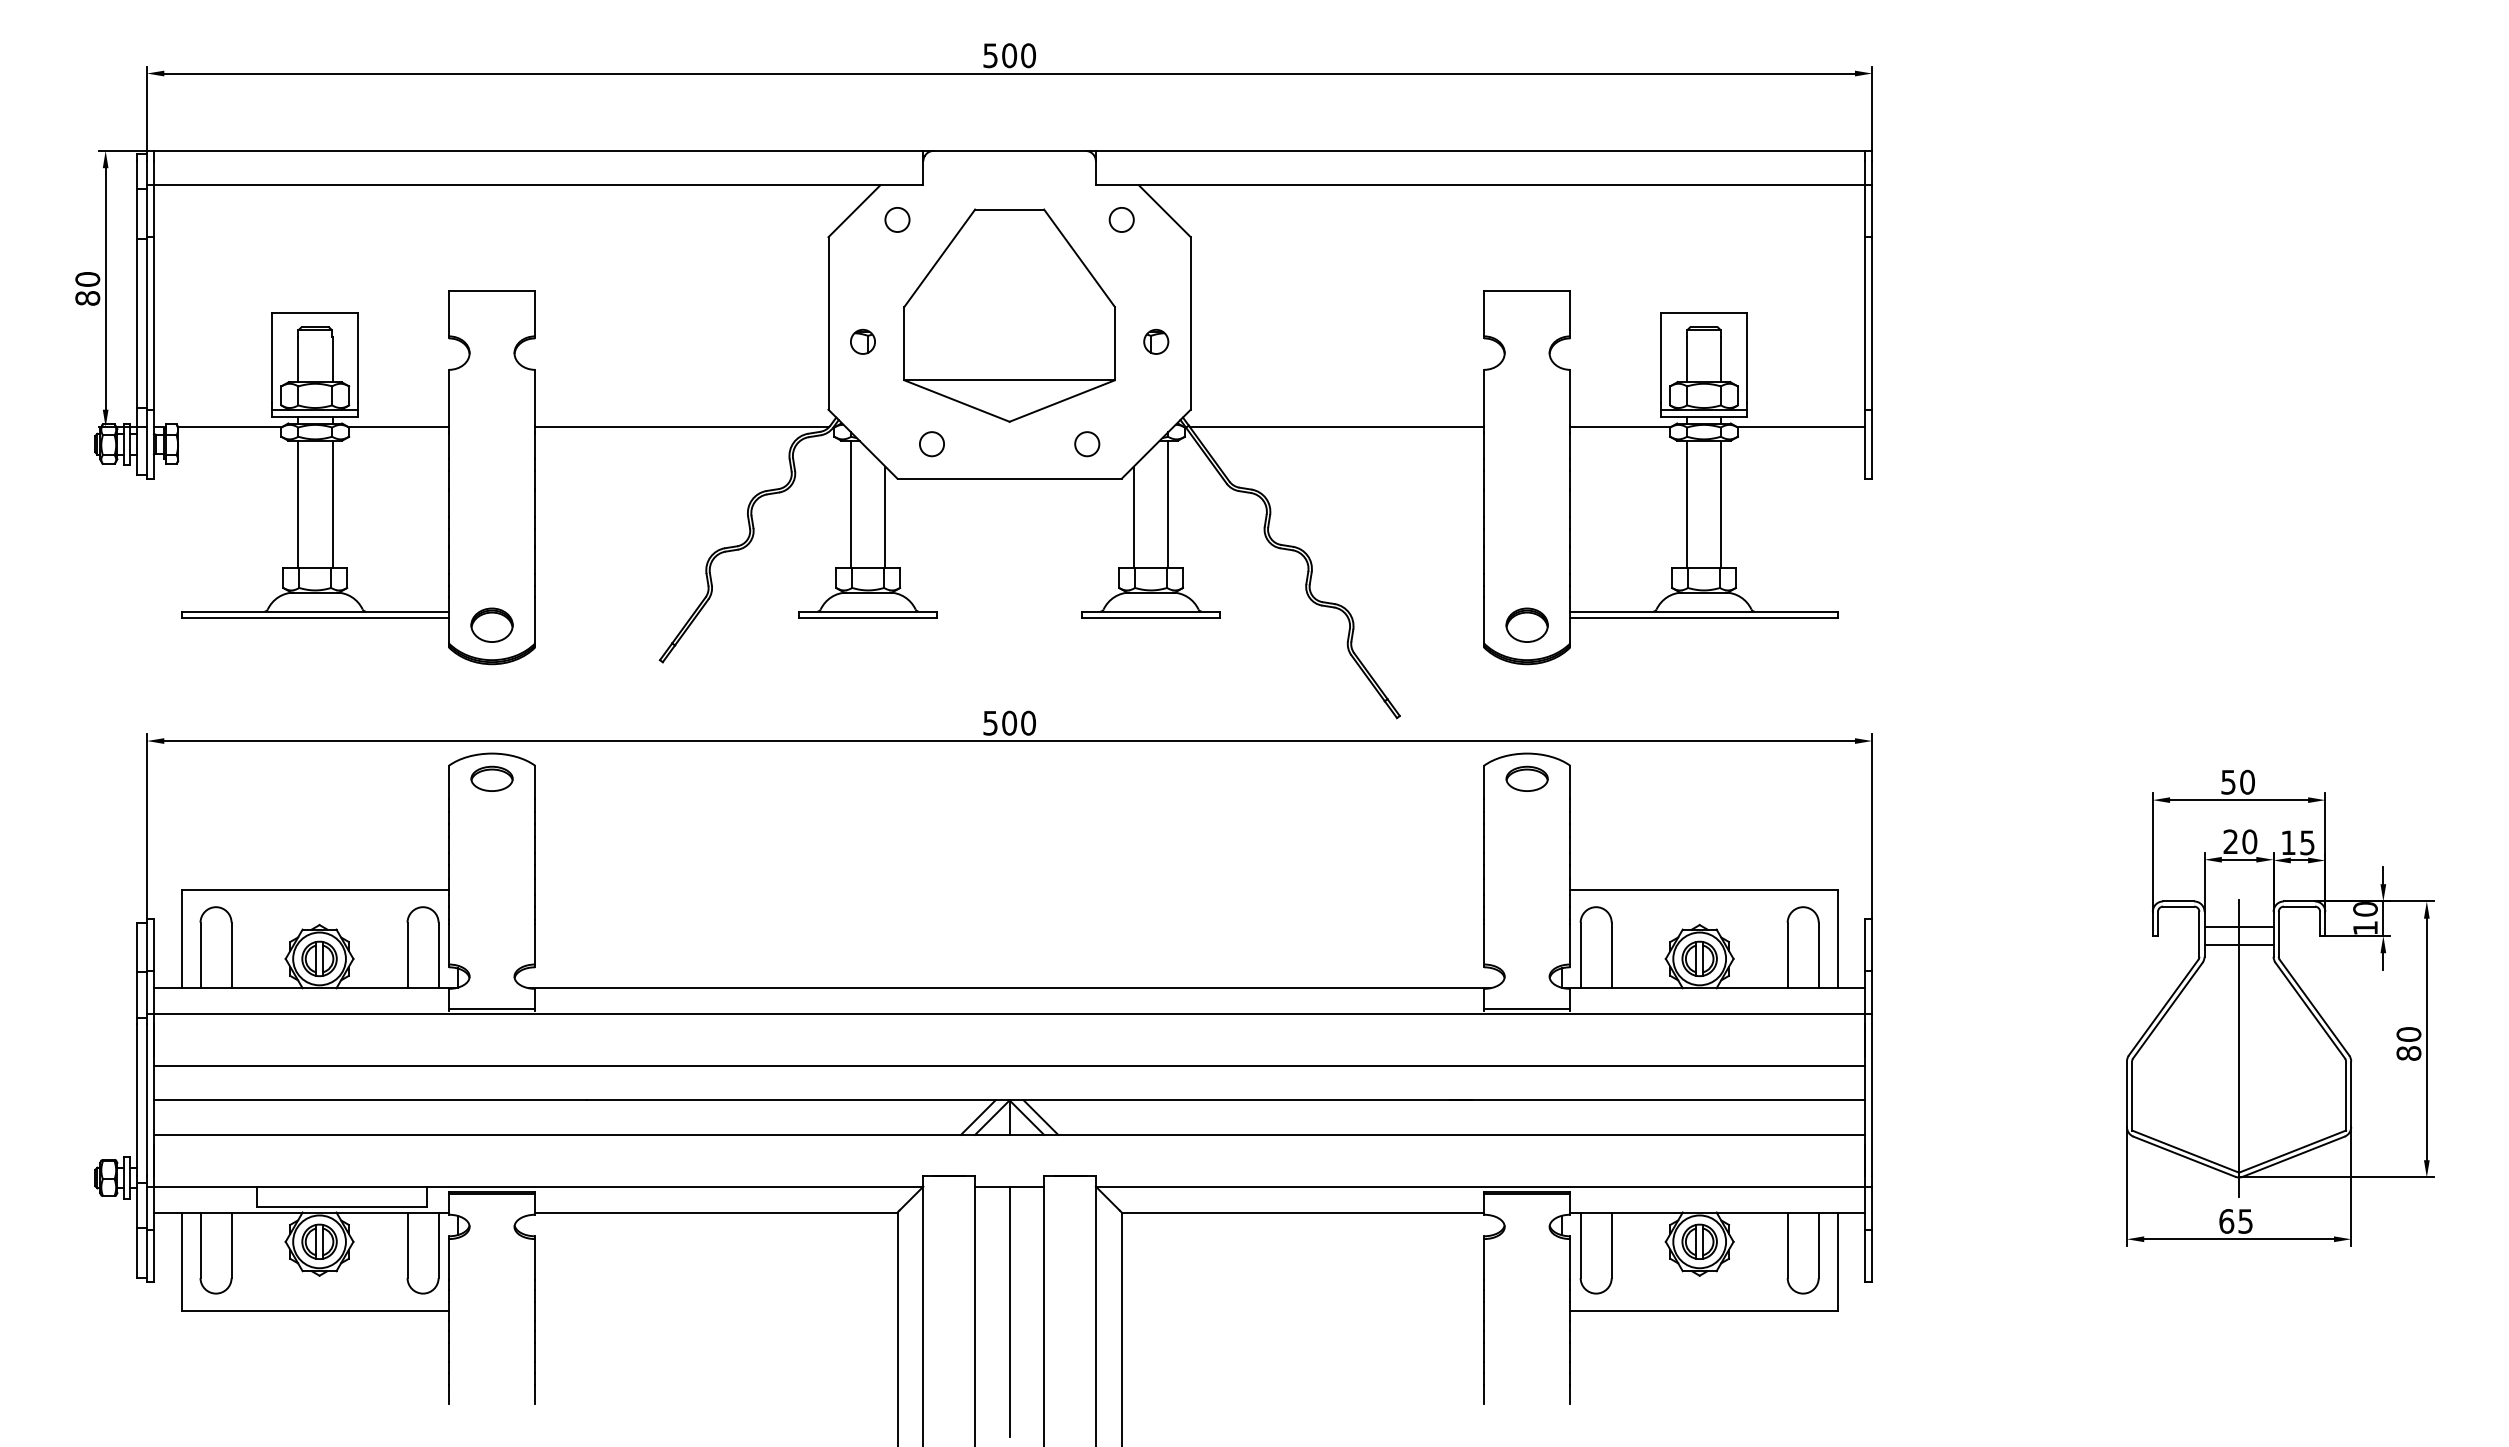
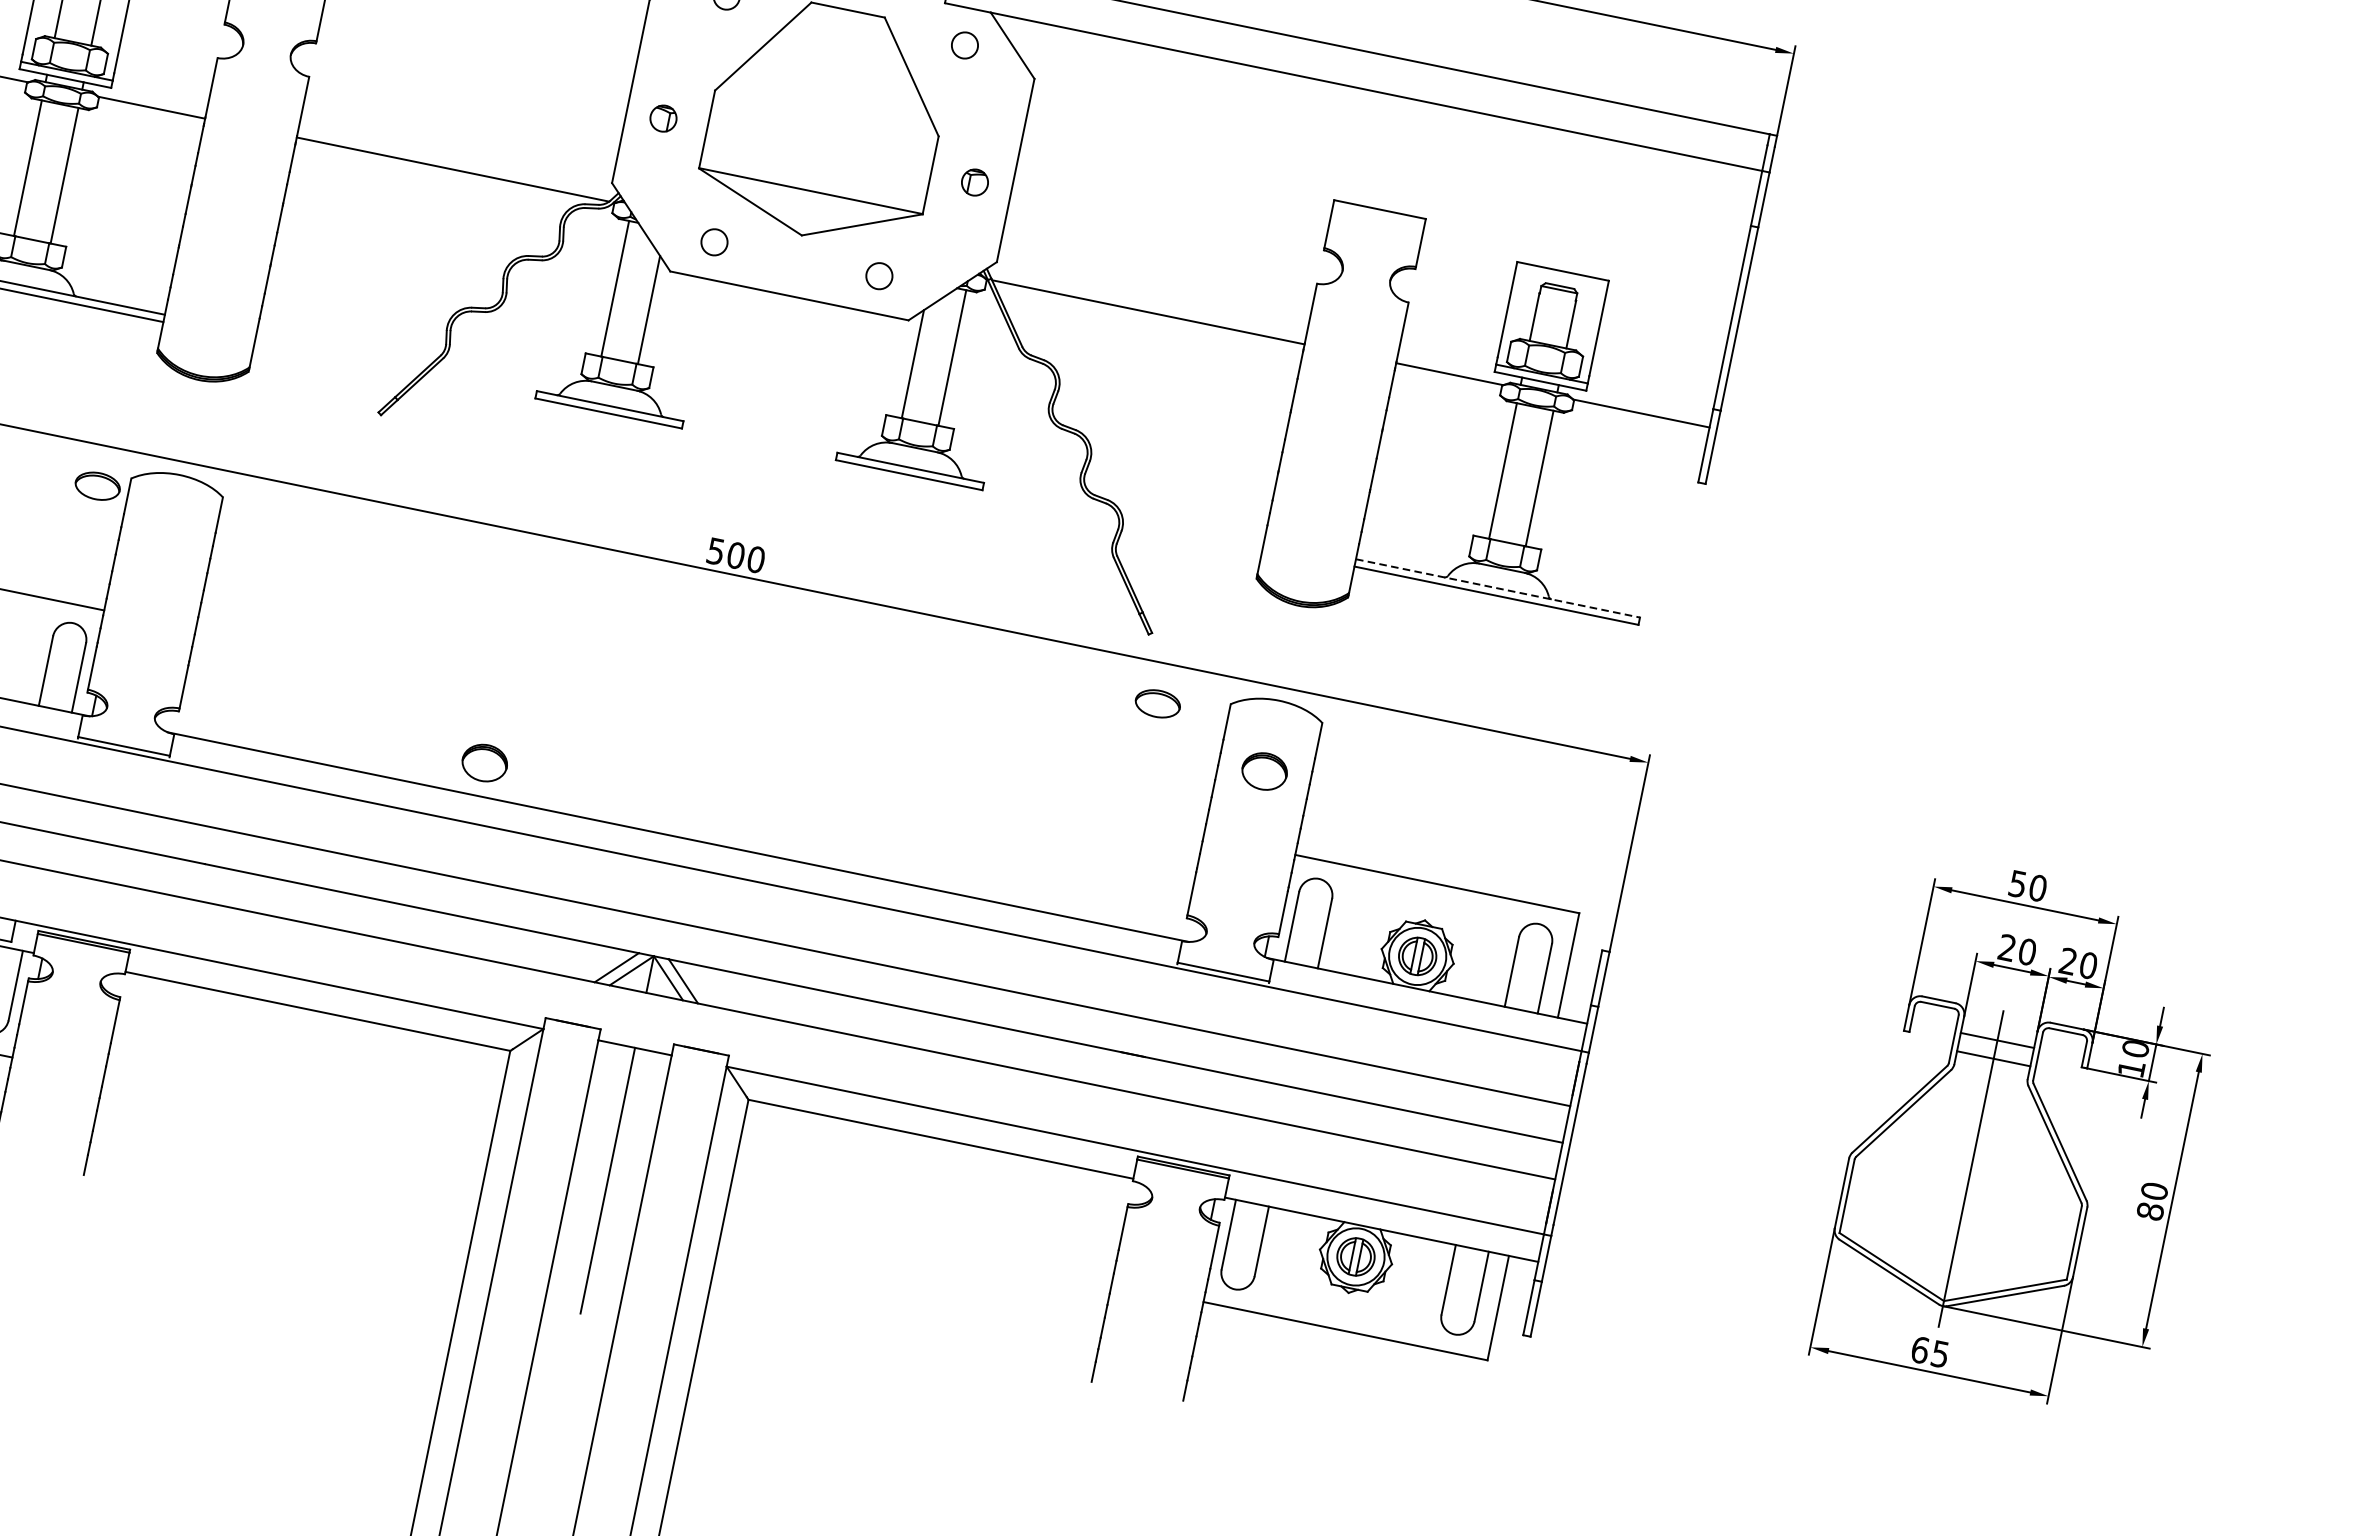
line: (1704, 611) -> (1498, 588), solid -> dashed
part: (491, 624) -> (484, 762), moved
part: (1526, 624) -> (1264, 770), moved
part: (491, 778) -> (97, 485), moved
part: (1526, 778) -> (1157, 703), moved
text: (2297, 842) -> (2078, 963), 15 -> 20

